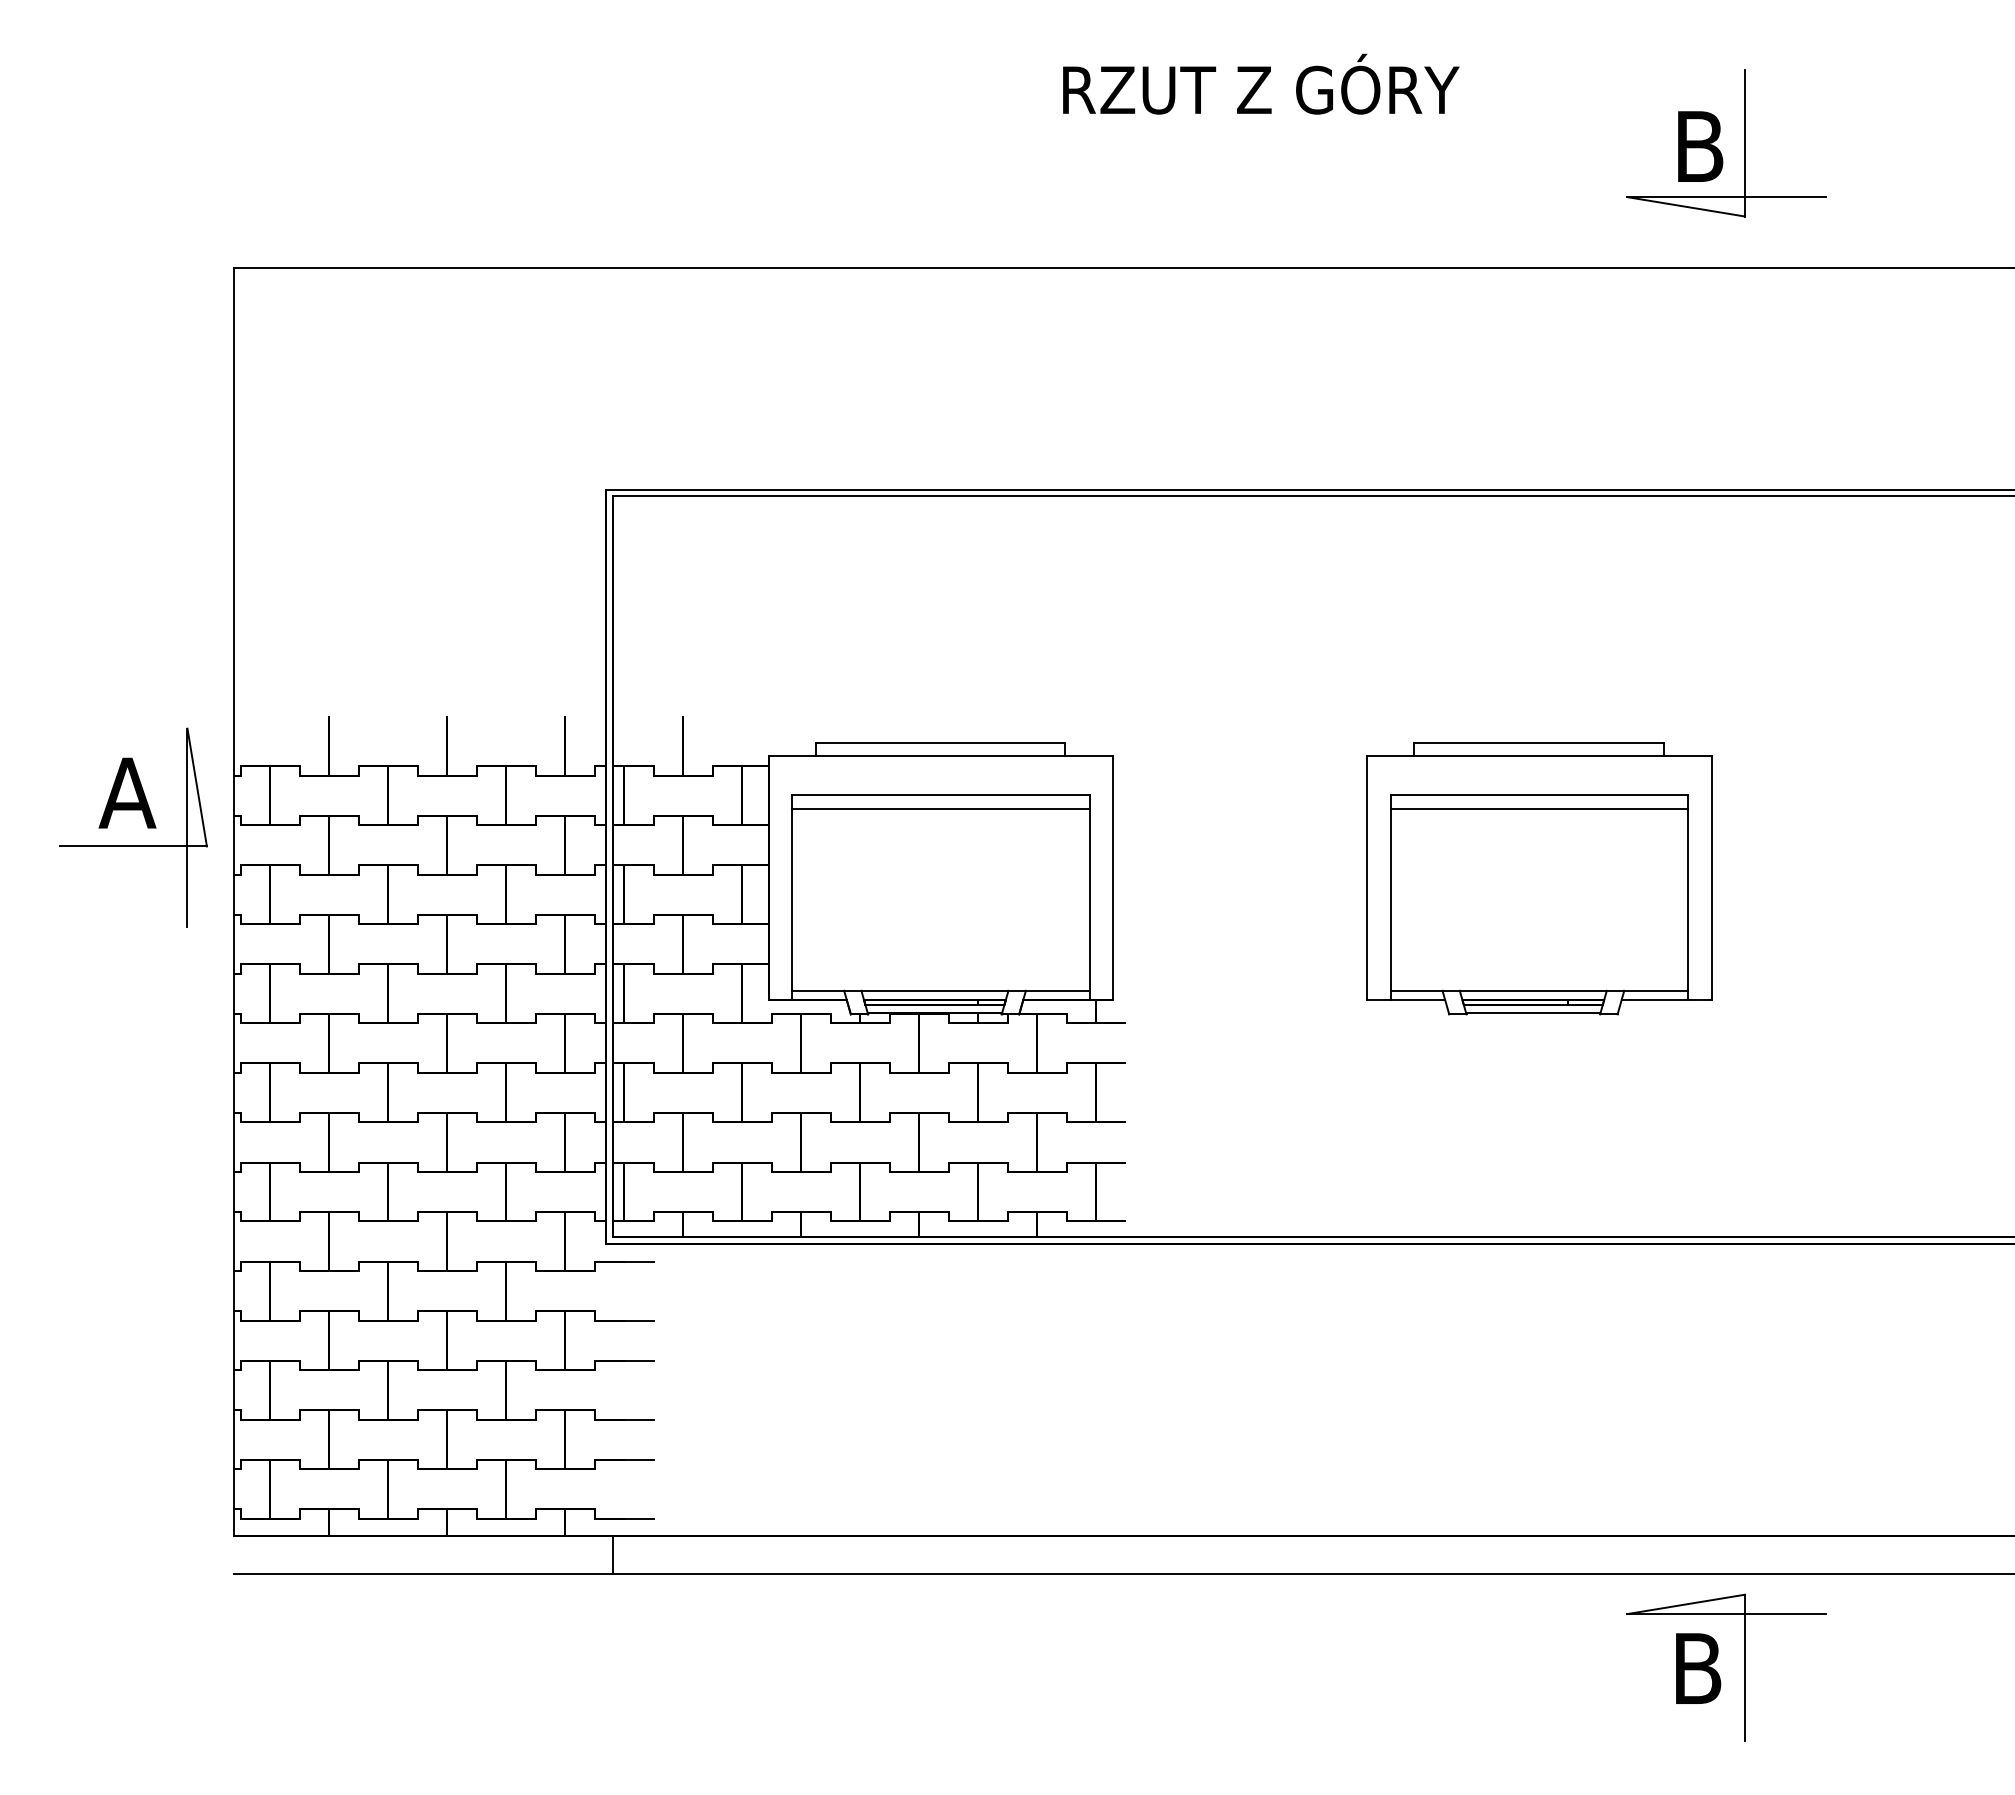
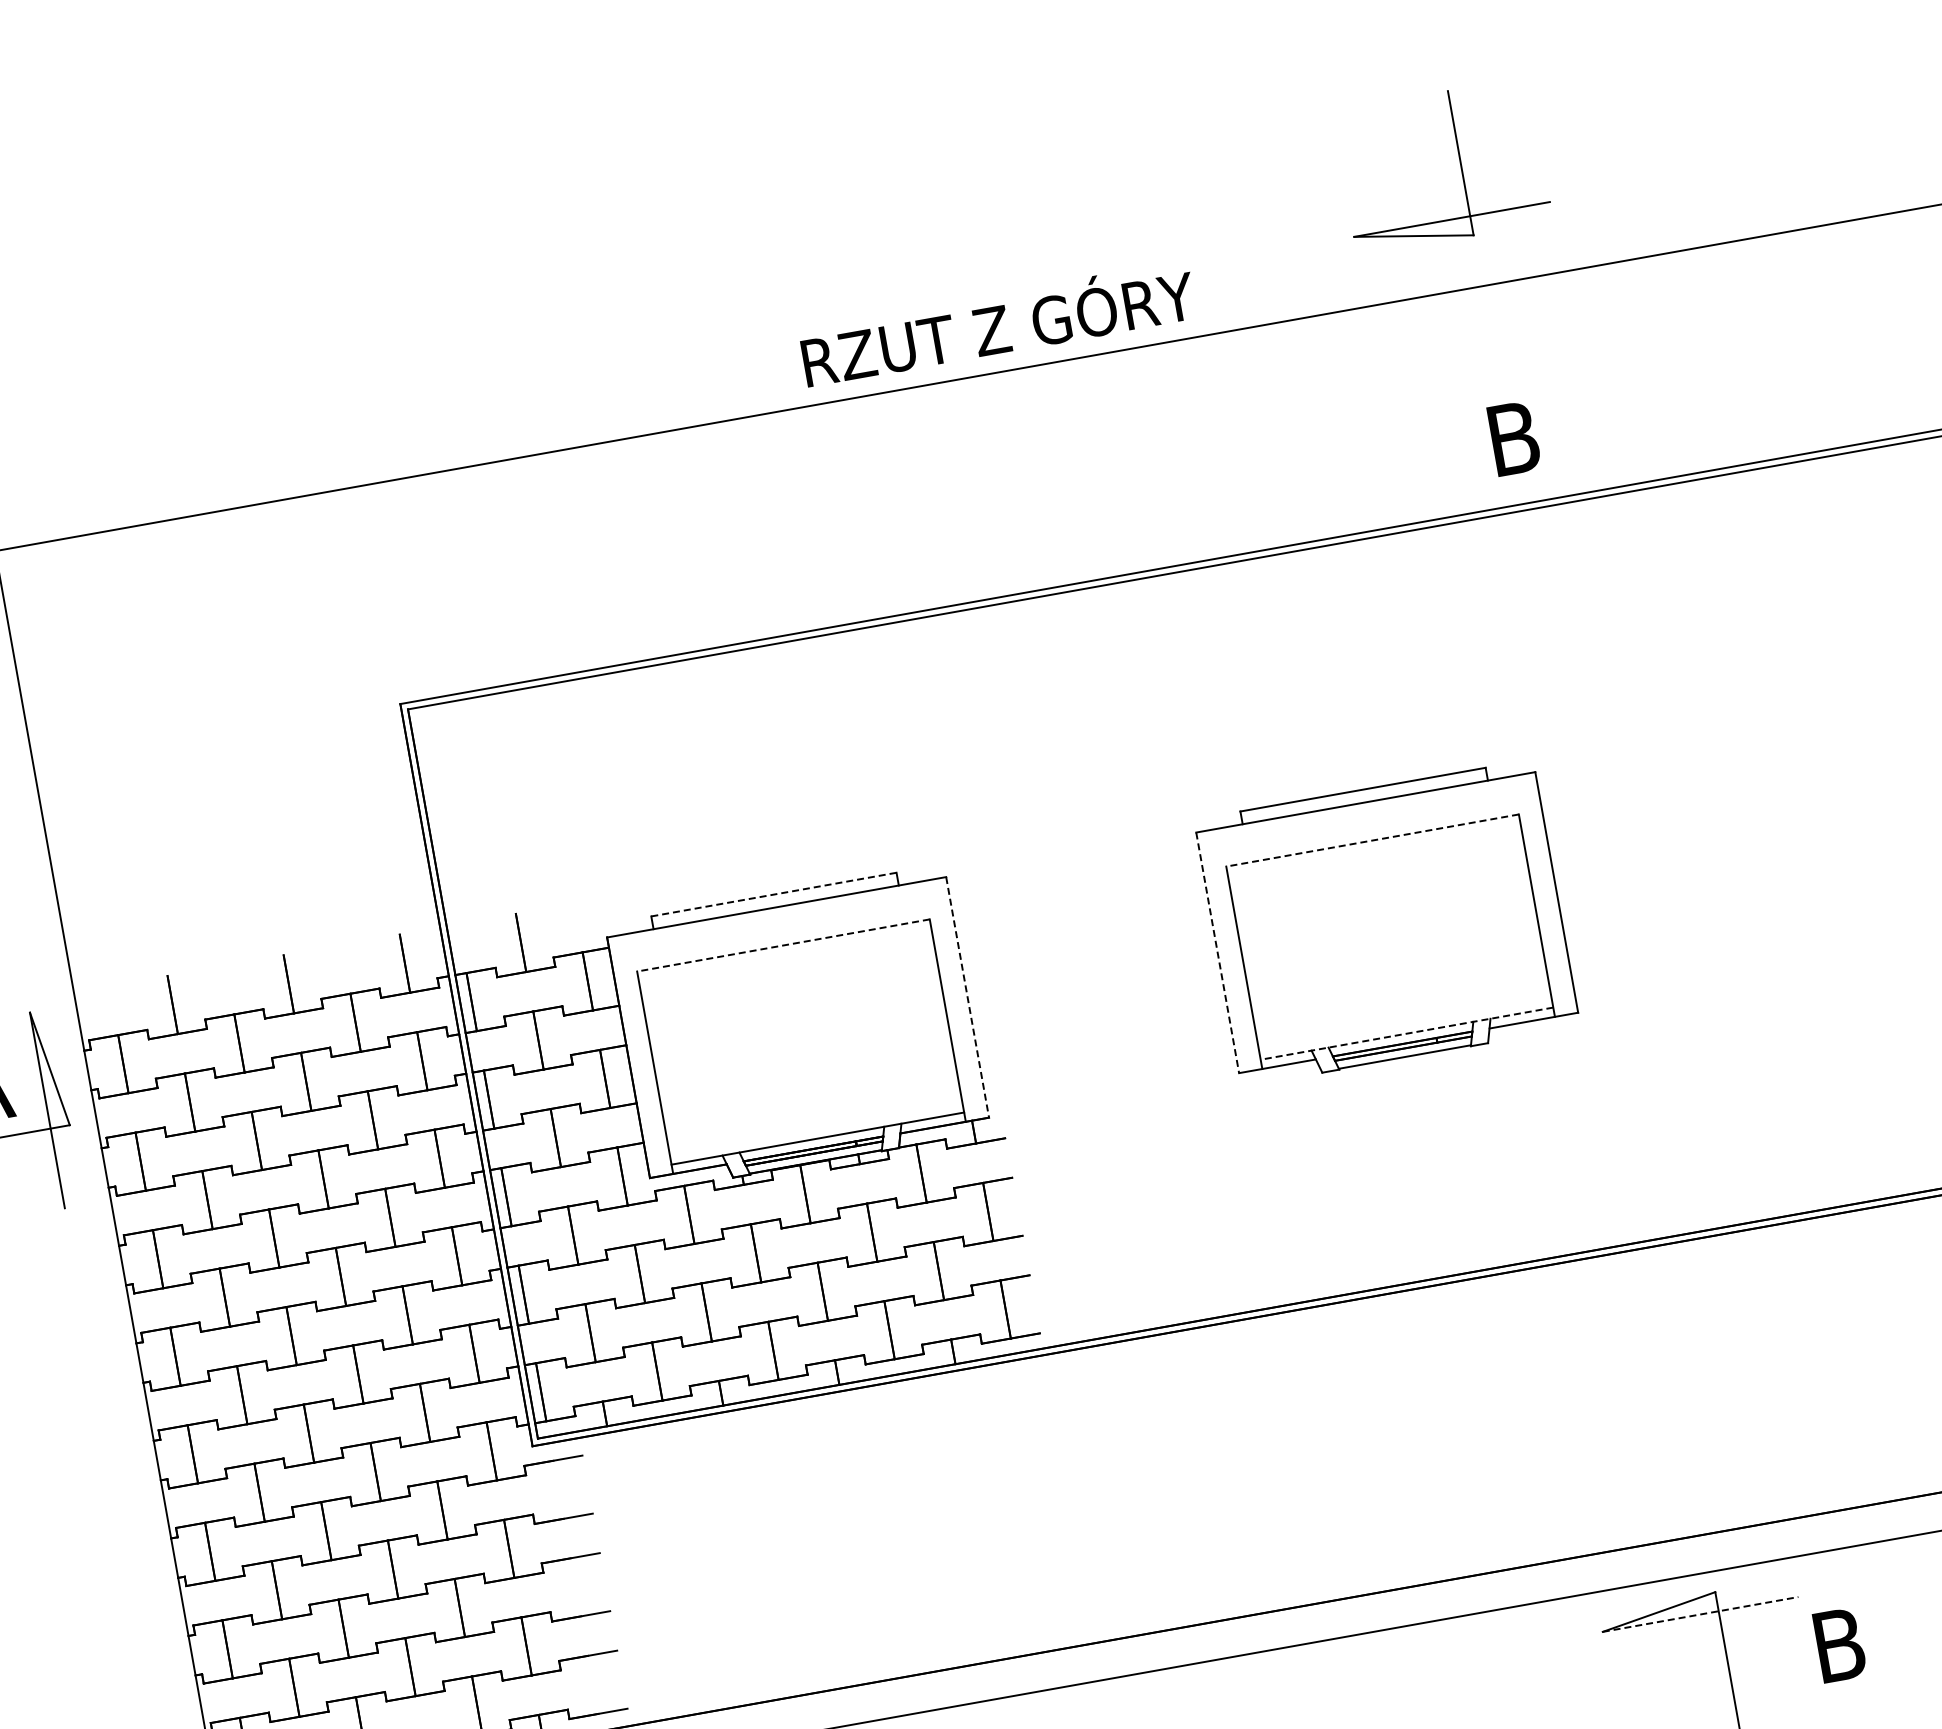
text: (1261, 83) -> (998, 323), moved
text: (1700, 146) -> (1514, 438), moved
line: (940, 742) -> (773, 894), solid -> dashed
line: (941, 794) -> (783, 945), solid -> dashed
line: (1539, 794) -> (1372, 840), solid -> dashed
line: (940, 809) -> (785, 960), removed
line: (1539, 809) -> (1375, 855), removed
line: (1113, 878) -> (967, 997), solid -> dashed
line: (1367, 878) -> (1218, 953), solid -> dashed
line: (1539, 990) -> (1406, 1033), solid -> dashed
line: (1727, 1614) -> (1701, 1614), solid -> dashed
text: (1698, 1668) -> (1839, 1644), moved

